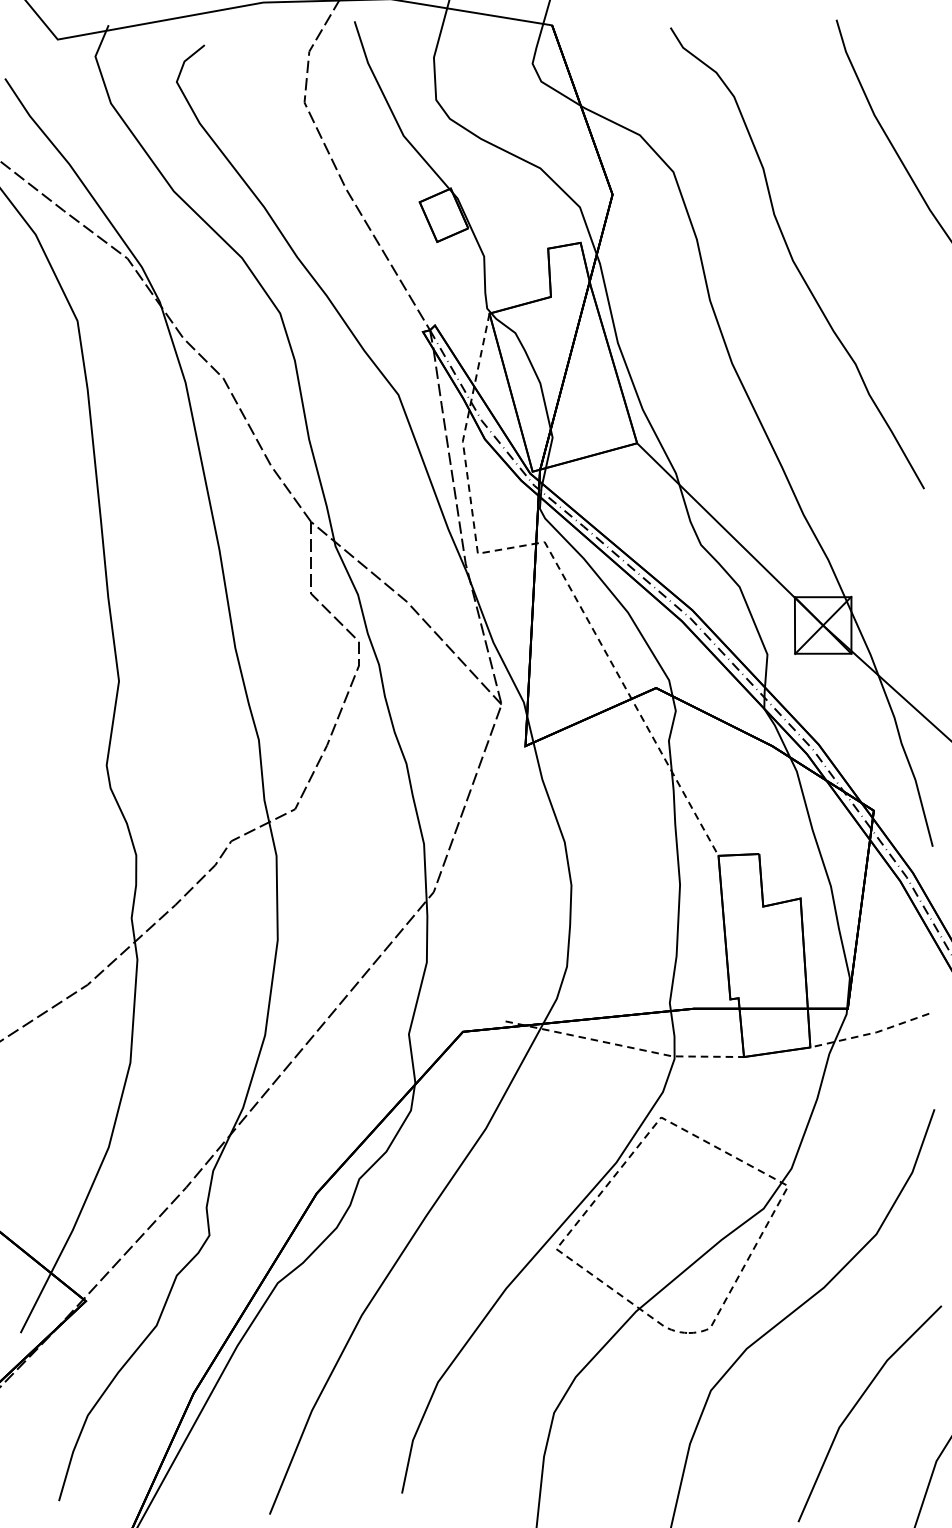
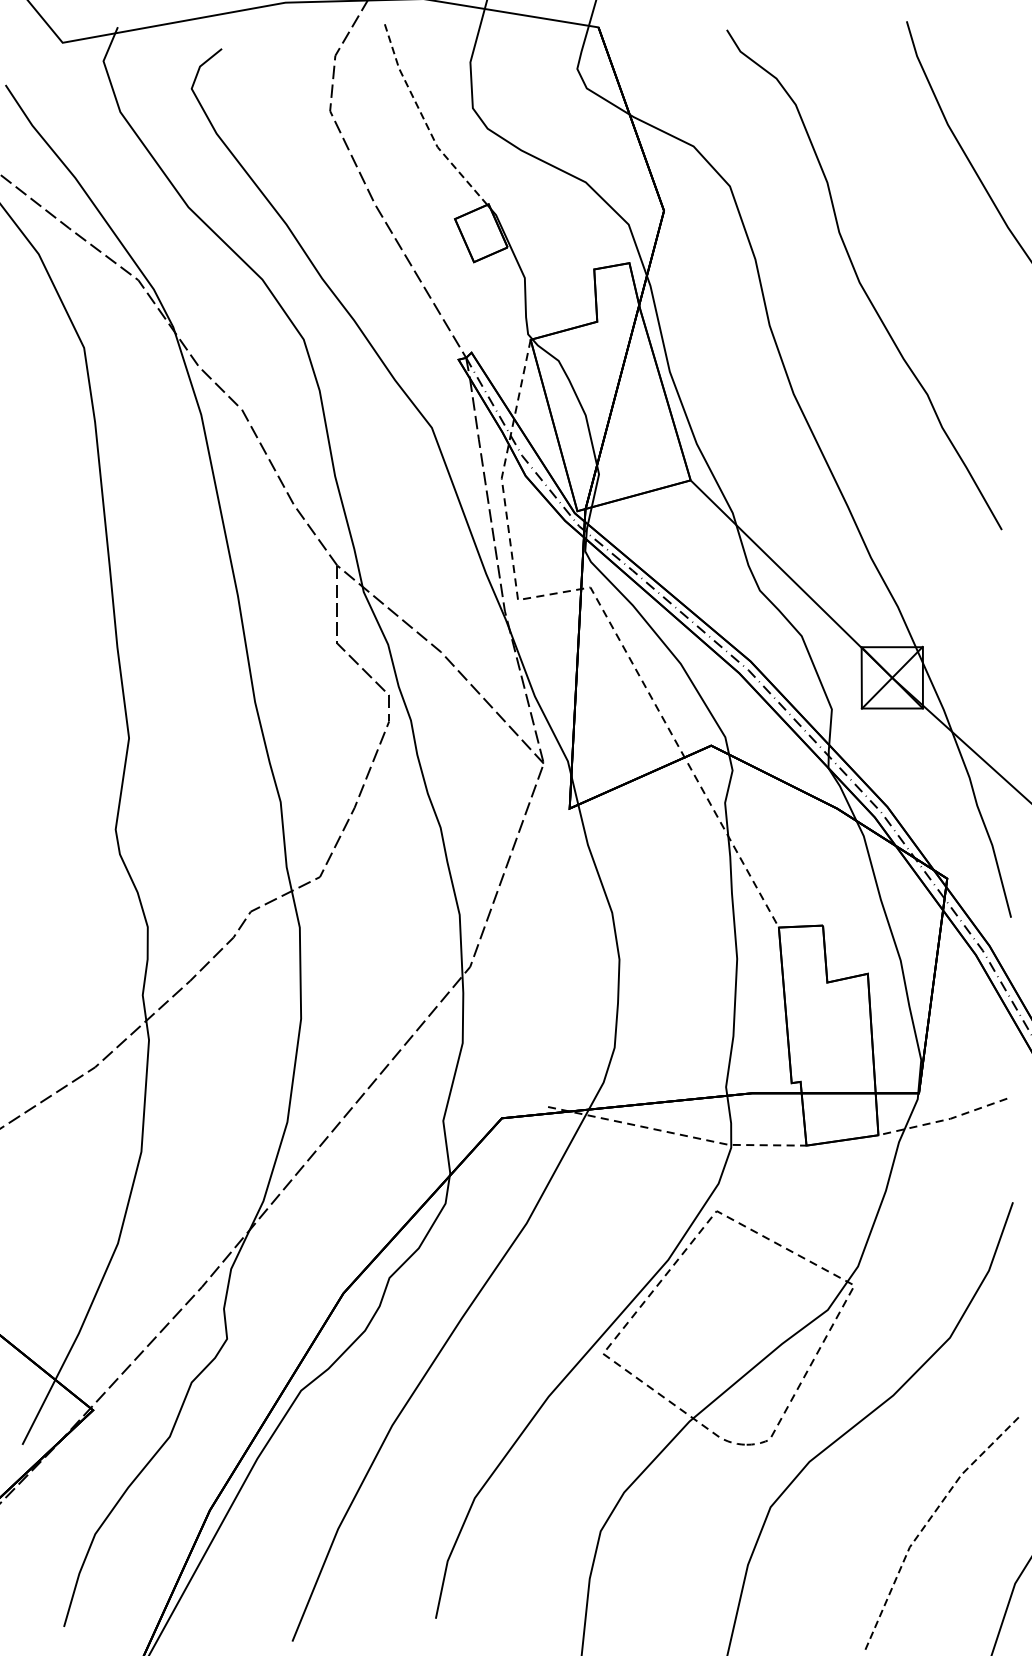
line: (391, 111) -> (424, 120), solid -> dashed
line: (856, 1404) -> (928, 1522), solid -> dashed

